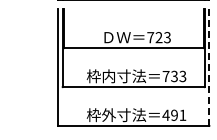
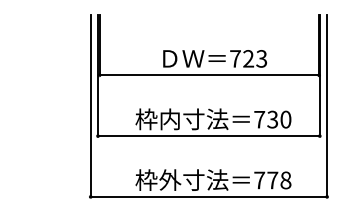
line: (209, 67) -> (327, 105), dashed -> solid
text: (182, 76) -> (285, 119), 733 -> 730
text: (174, 114) -> (272, 179), 491 -> 778

